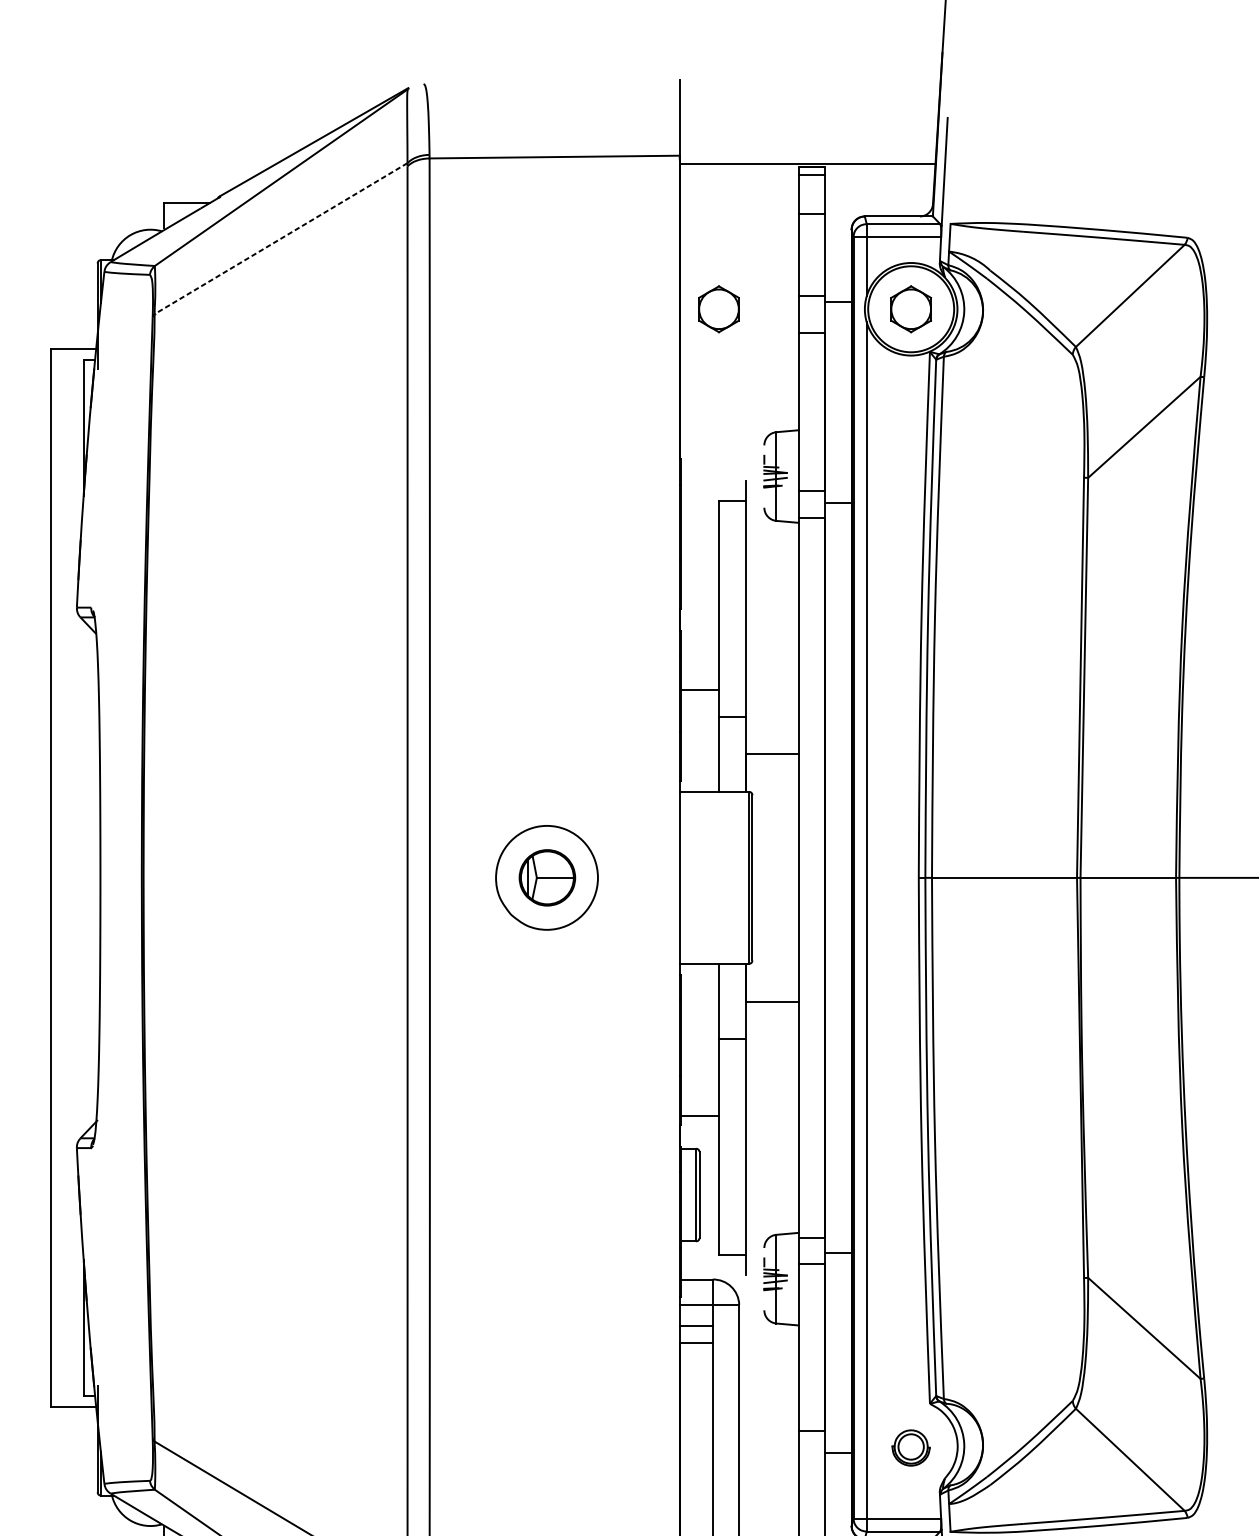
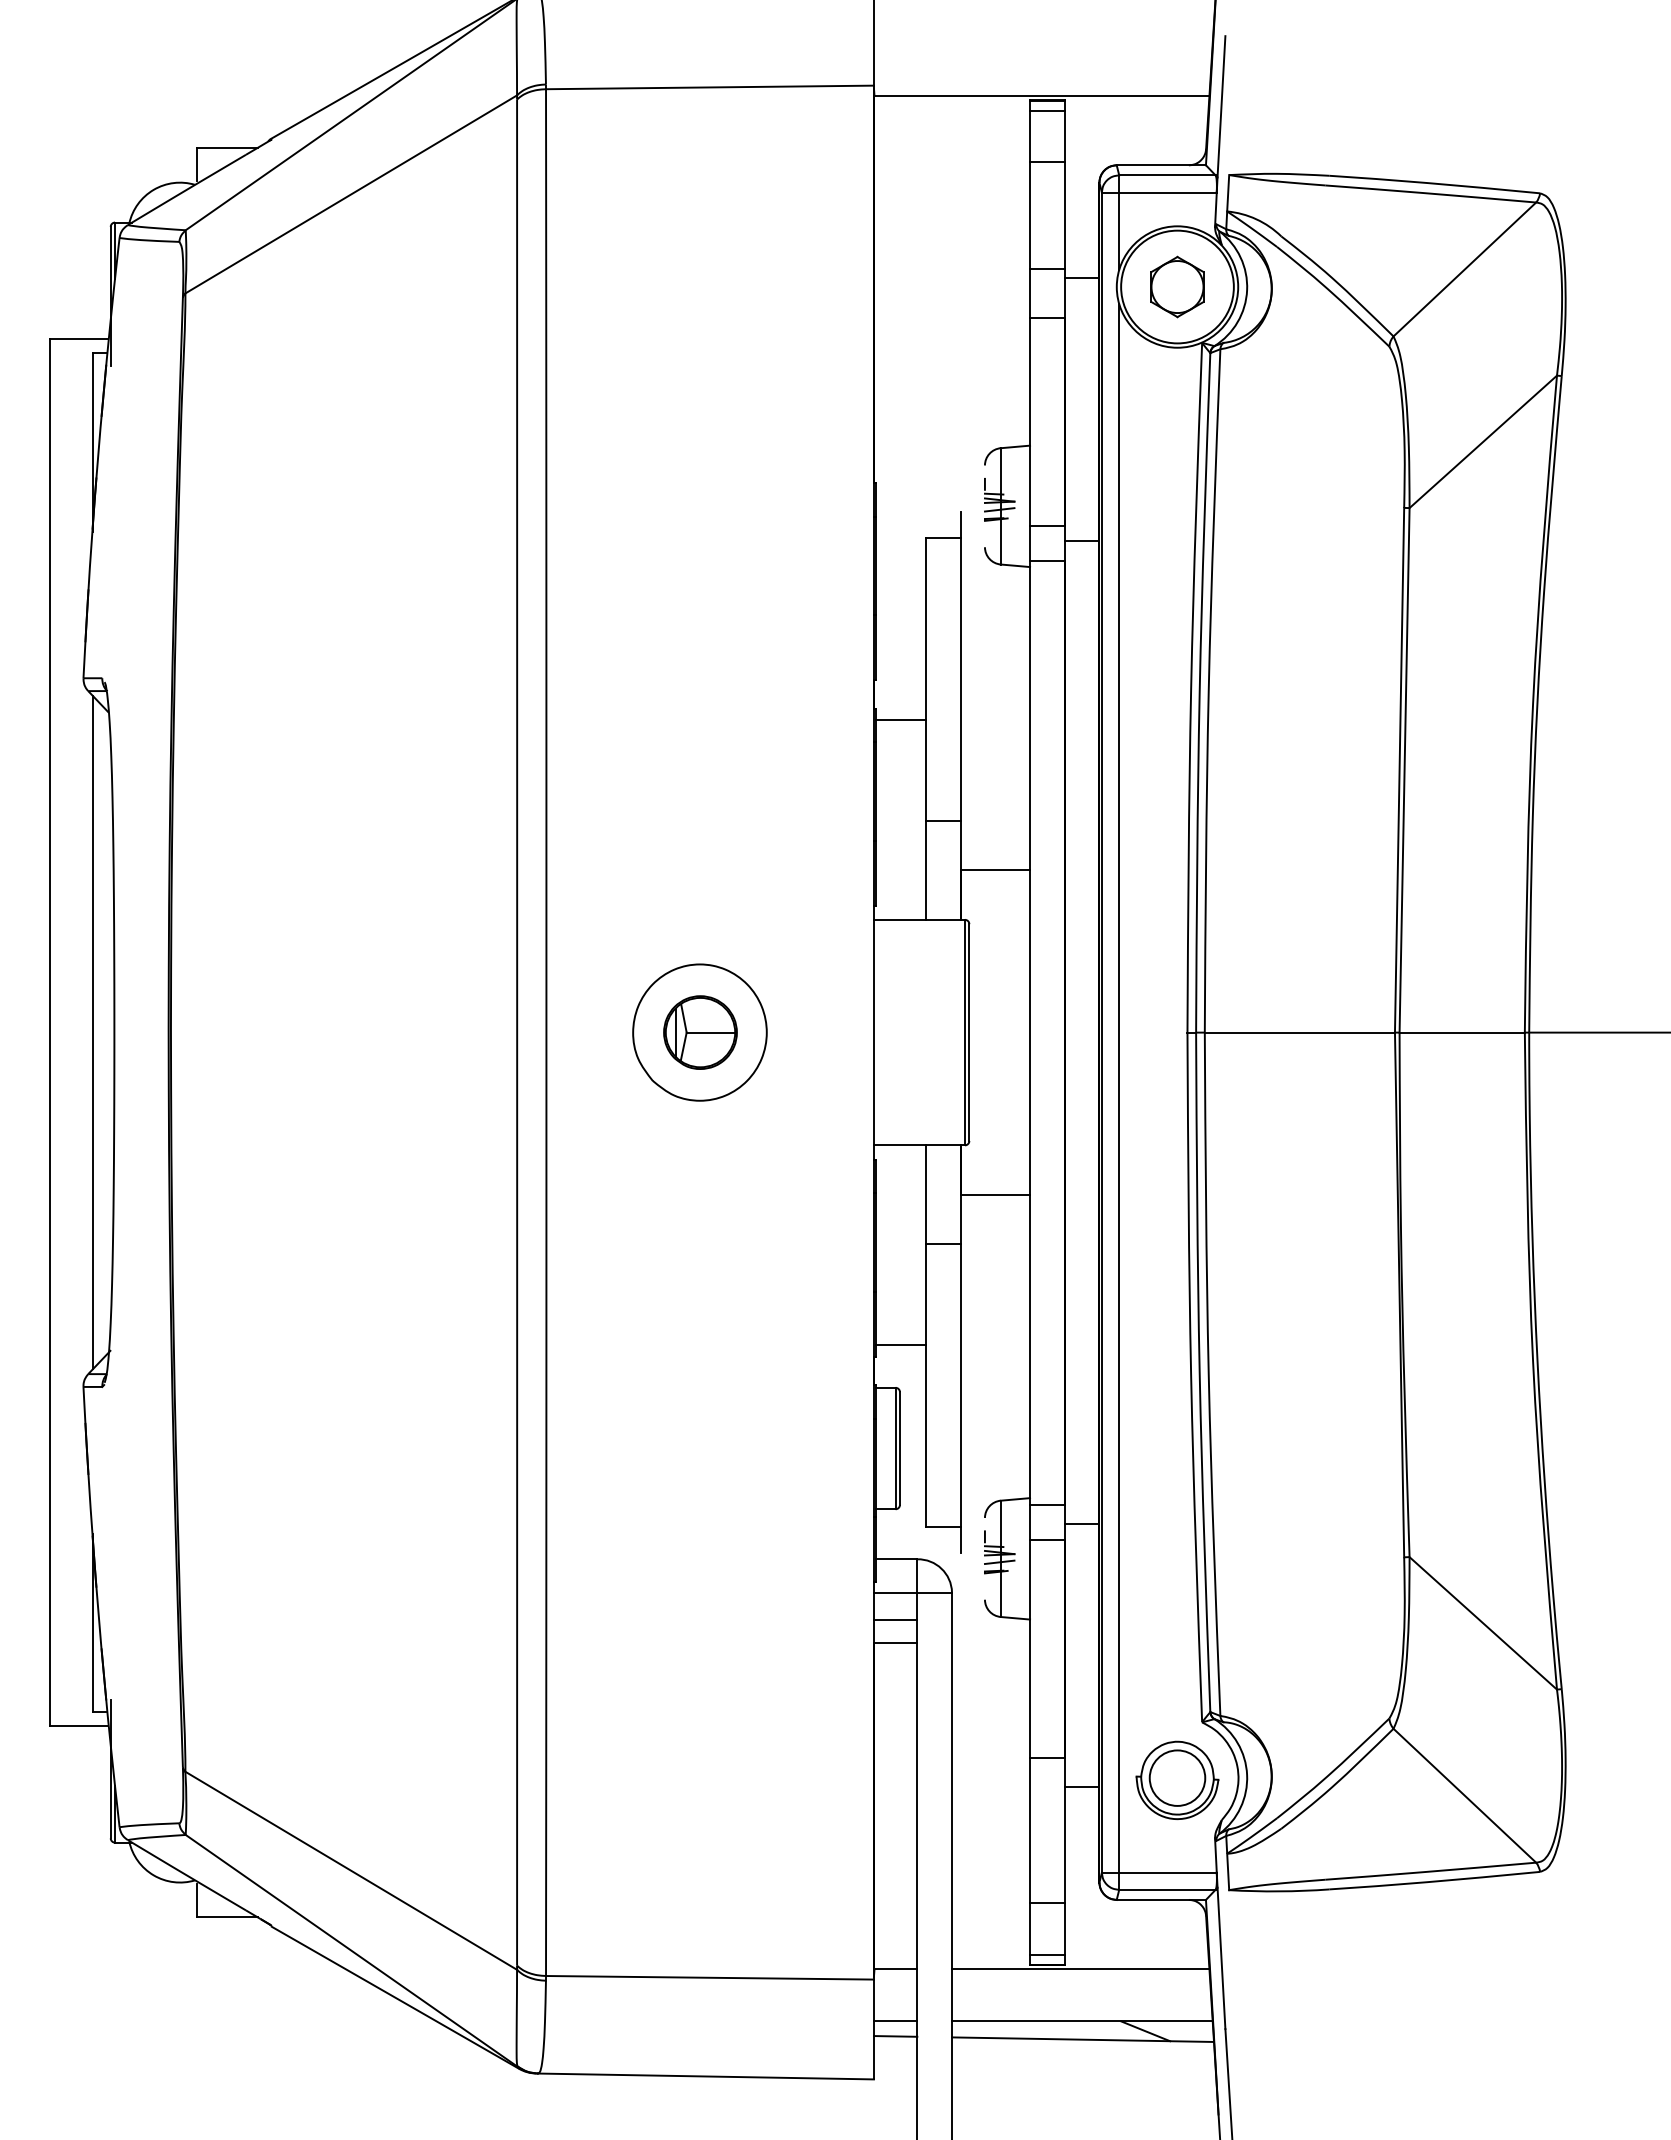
line: (280, 238) -> (350, 194), dashed -> solid
part: (718, 308) -> (925, 286), removed
line: (699, 690) -> (900, 720), moved
line: (84, 877) -> (93, 1032), added
part: (911, 1447) -> (1177, 1779), size x1.67

